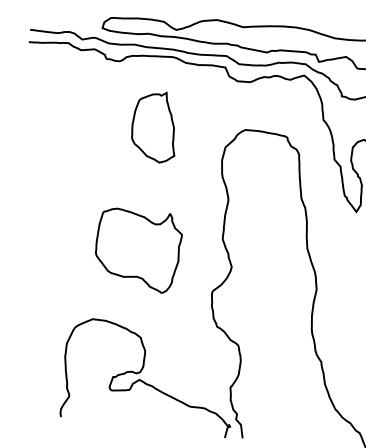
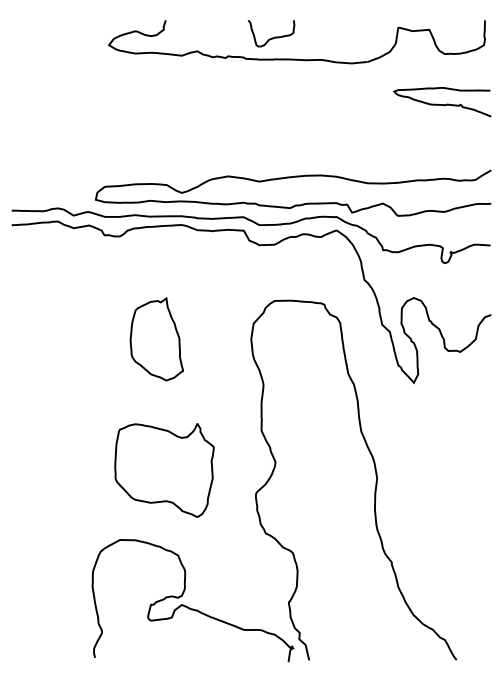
part: (154, 126) -> (156, 339), moved
part: (138, 250) -> (164, 470), moved

